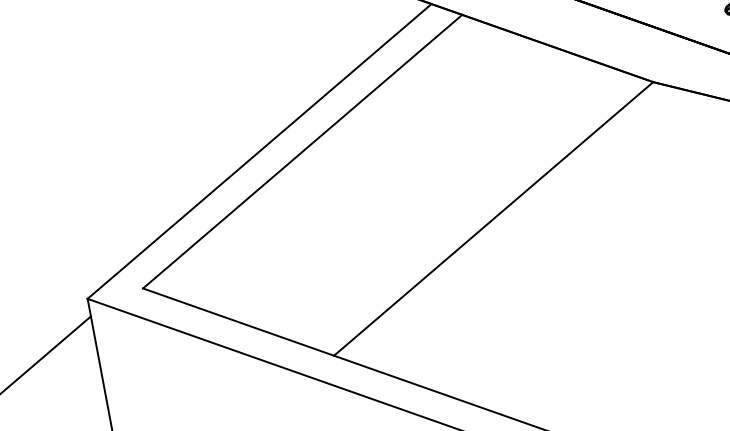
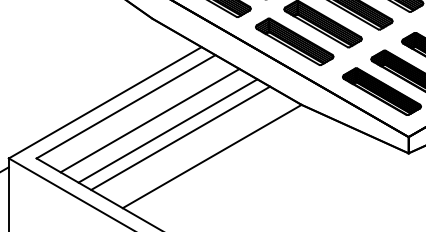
line: (354, 170) -> (149, 120), added
line: (394, 183) -> (167, 130), added
line: (423, 192) -> (180, 137), added

